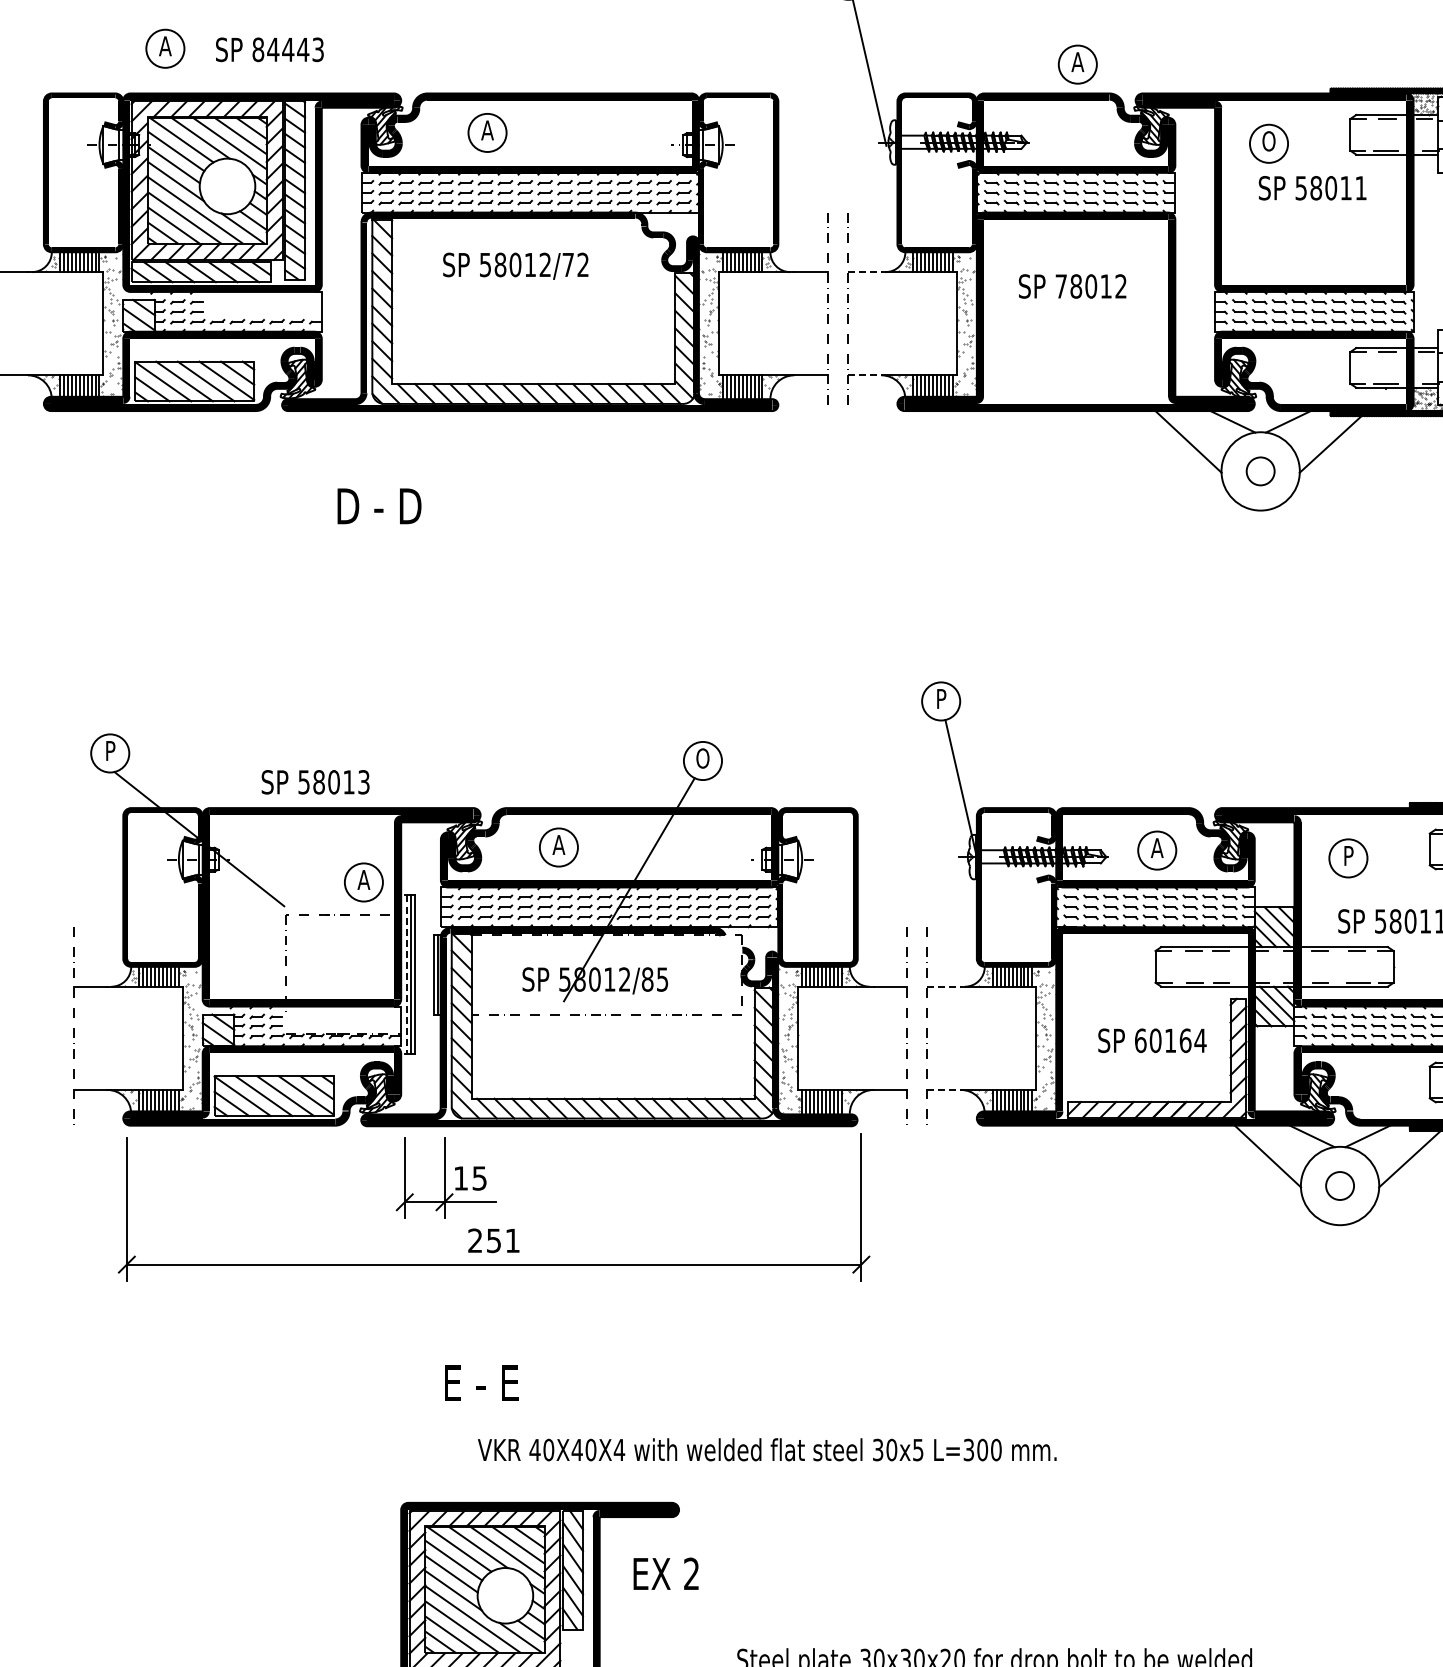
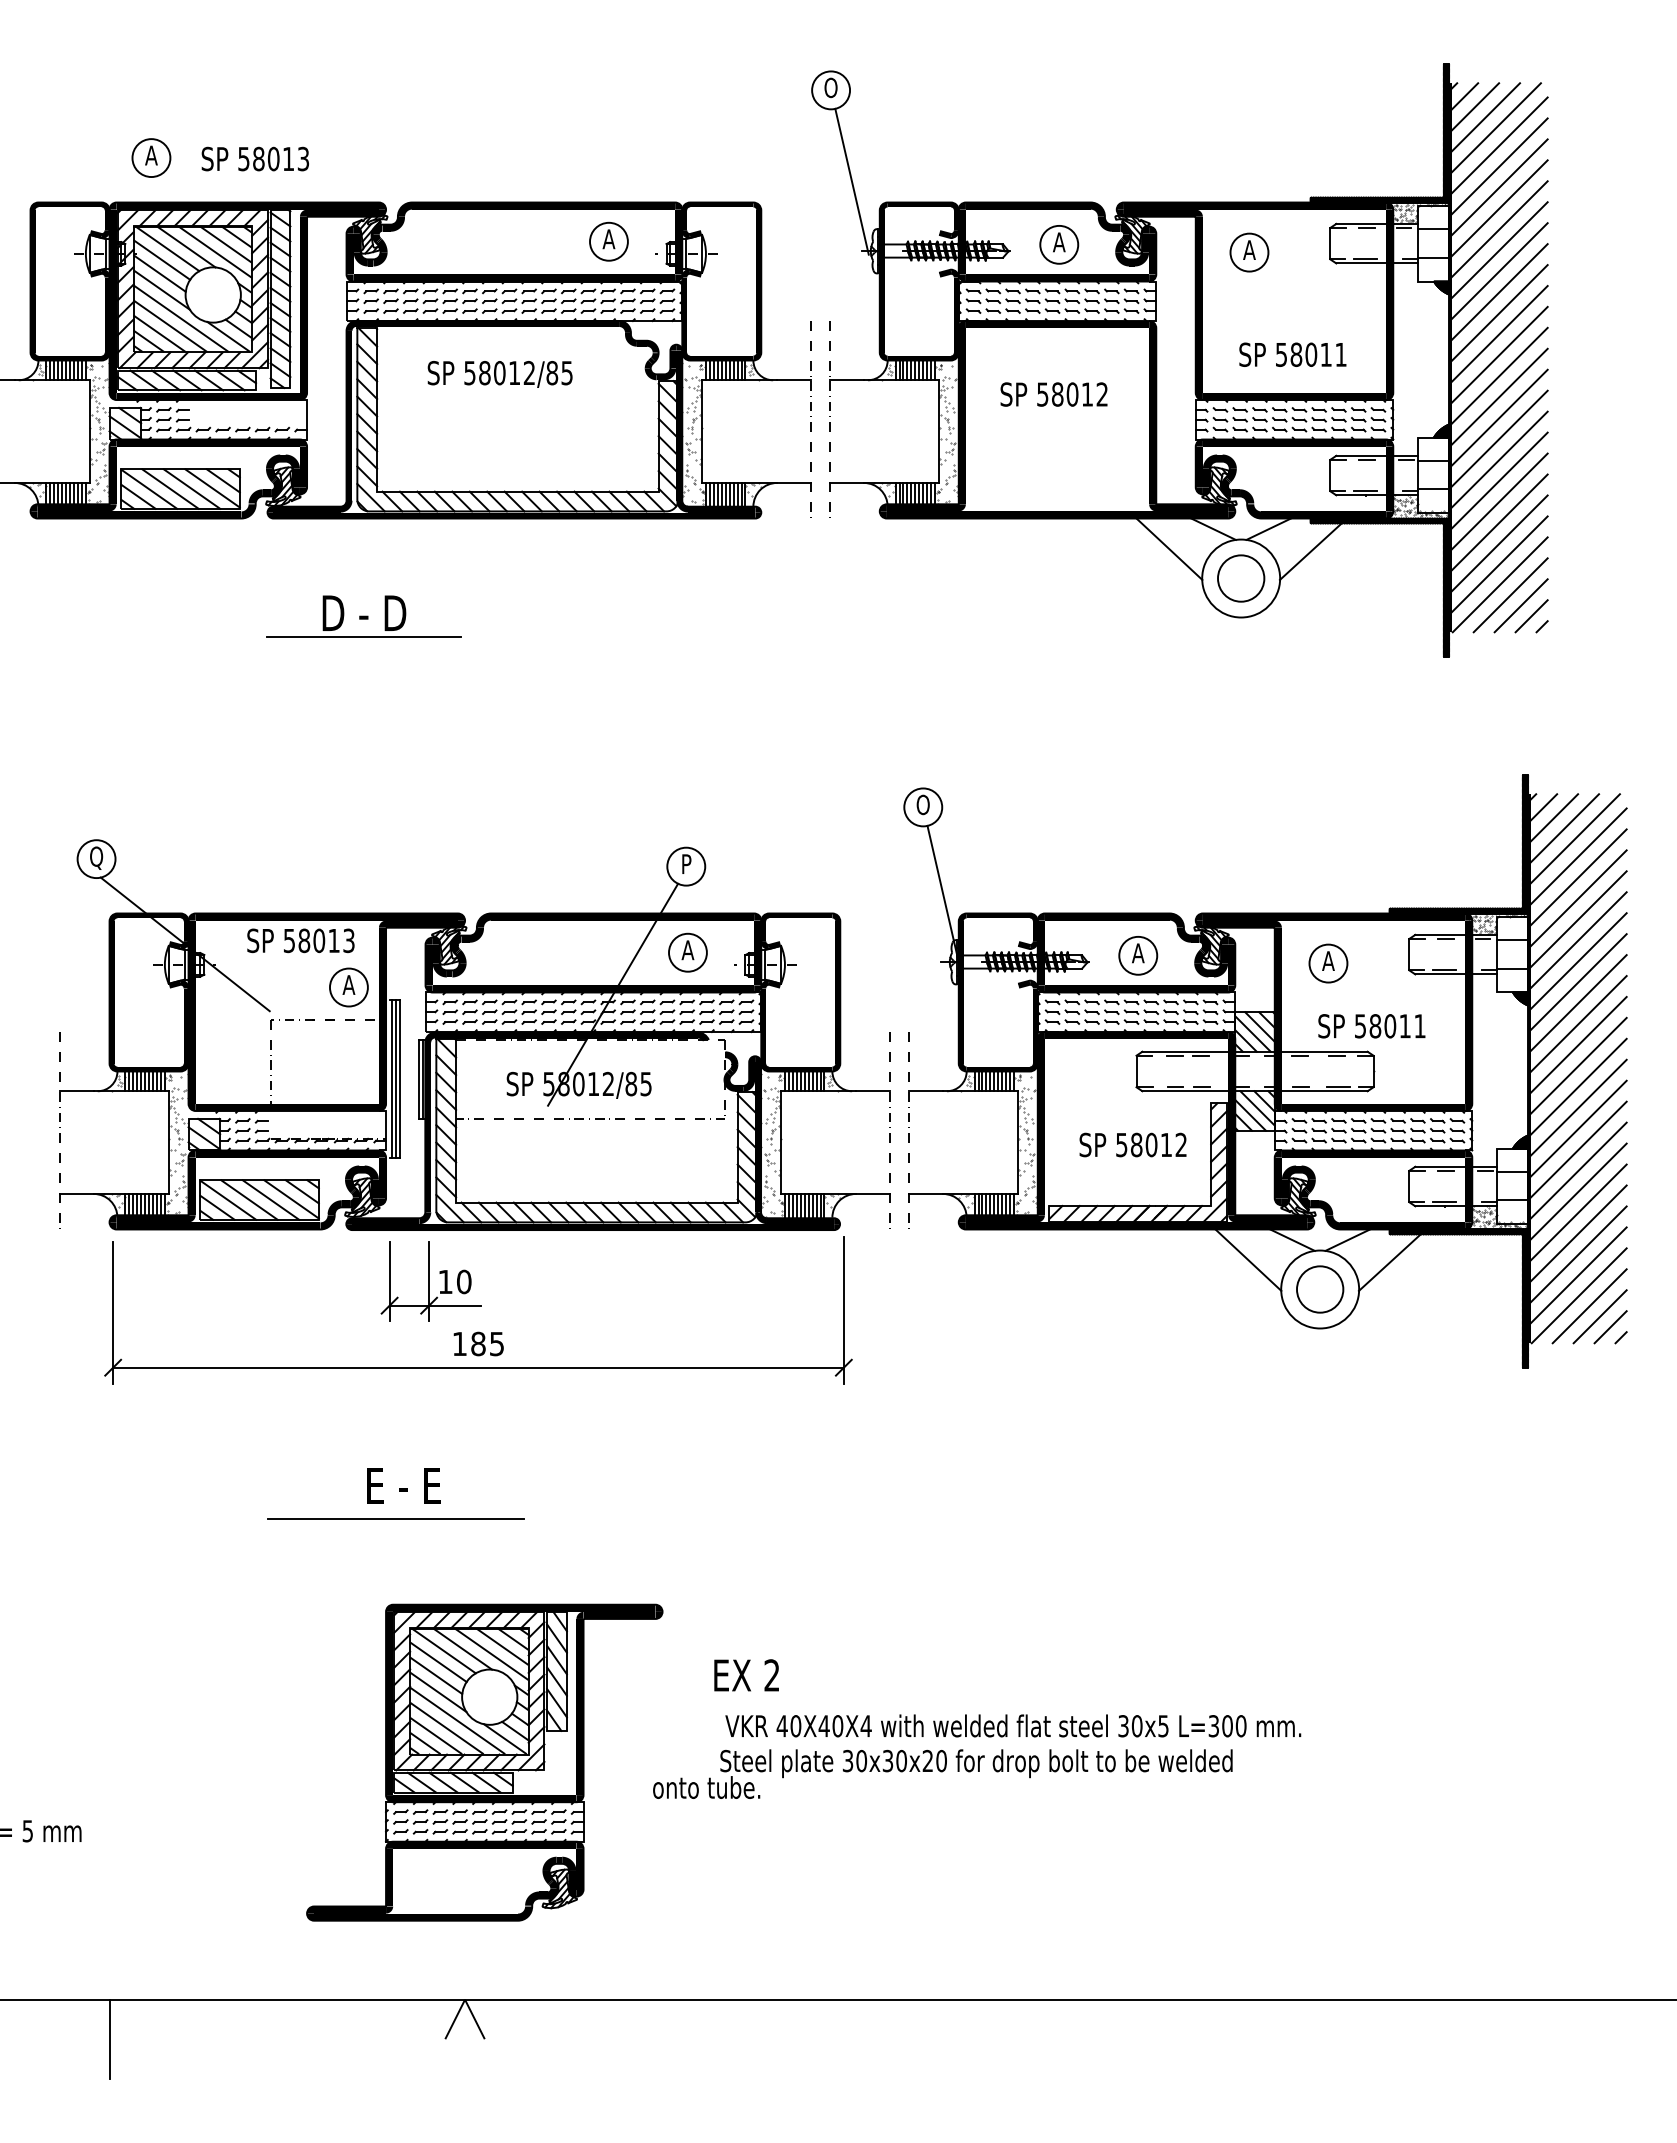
text: (281, 49) -> (266, 158), 84443 -> 58013
part: (1078, 64) -> (1059, 244), moved
part: (487, 132) -> (608, 241), moved
text: (1269, 141) -> (1249, 250), O -> A
text: (1312, 187) -> (1292, 354), moved
text: (575, 264) -> (559, 372), 58012/72 -> 58012/85
line: (864, 272) -> (847, 380), dashed -> solid
text: (1060, 286) -> (1042, 394), 78012 -> 58012
line: (864, 374) -> (847, 482), dashed -> solid
circle: (1261, 471) -> (1241, 578), size x1.67
line: (378, 530) -> (363, 637), added
text: (940, 698) -> (922, 804), P -> O
text: (110, 751) -> (96, 857), P -> Q
text: (702, 758) -> (685, 864), O -> P
text: (315, 781) -> (300, 940), moved
part: (558, 847) -> (687, 952), moved
text: (1348, 855) -> (1328, 960), P -> A
line: (406, 974) -> (391, 1079), dashed -> solid
line: (944, 986) -> (926, 1091), dashed -> solid
text: (1170, 1040) -> (1151, 1144), 60164 -> 58012
line: (944, 1089) -> (926, 1193), dashed -> solid
text: (480, 1177) -> (464, 1281), 15 -> 10
circle: (1340, 1185) -> (1320, 1289), size x1.67
text: (493, 1240) -> (477, 1343), 251 -> 185
text: (481, 1382) -> (403, 1485), moved
line: (410, 1417) -> (395, 1519), added
text: (767, 1449) -> (1013, 1725), moved
text: (665, 1573) -> (746, 1675), moved

